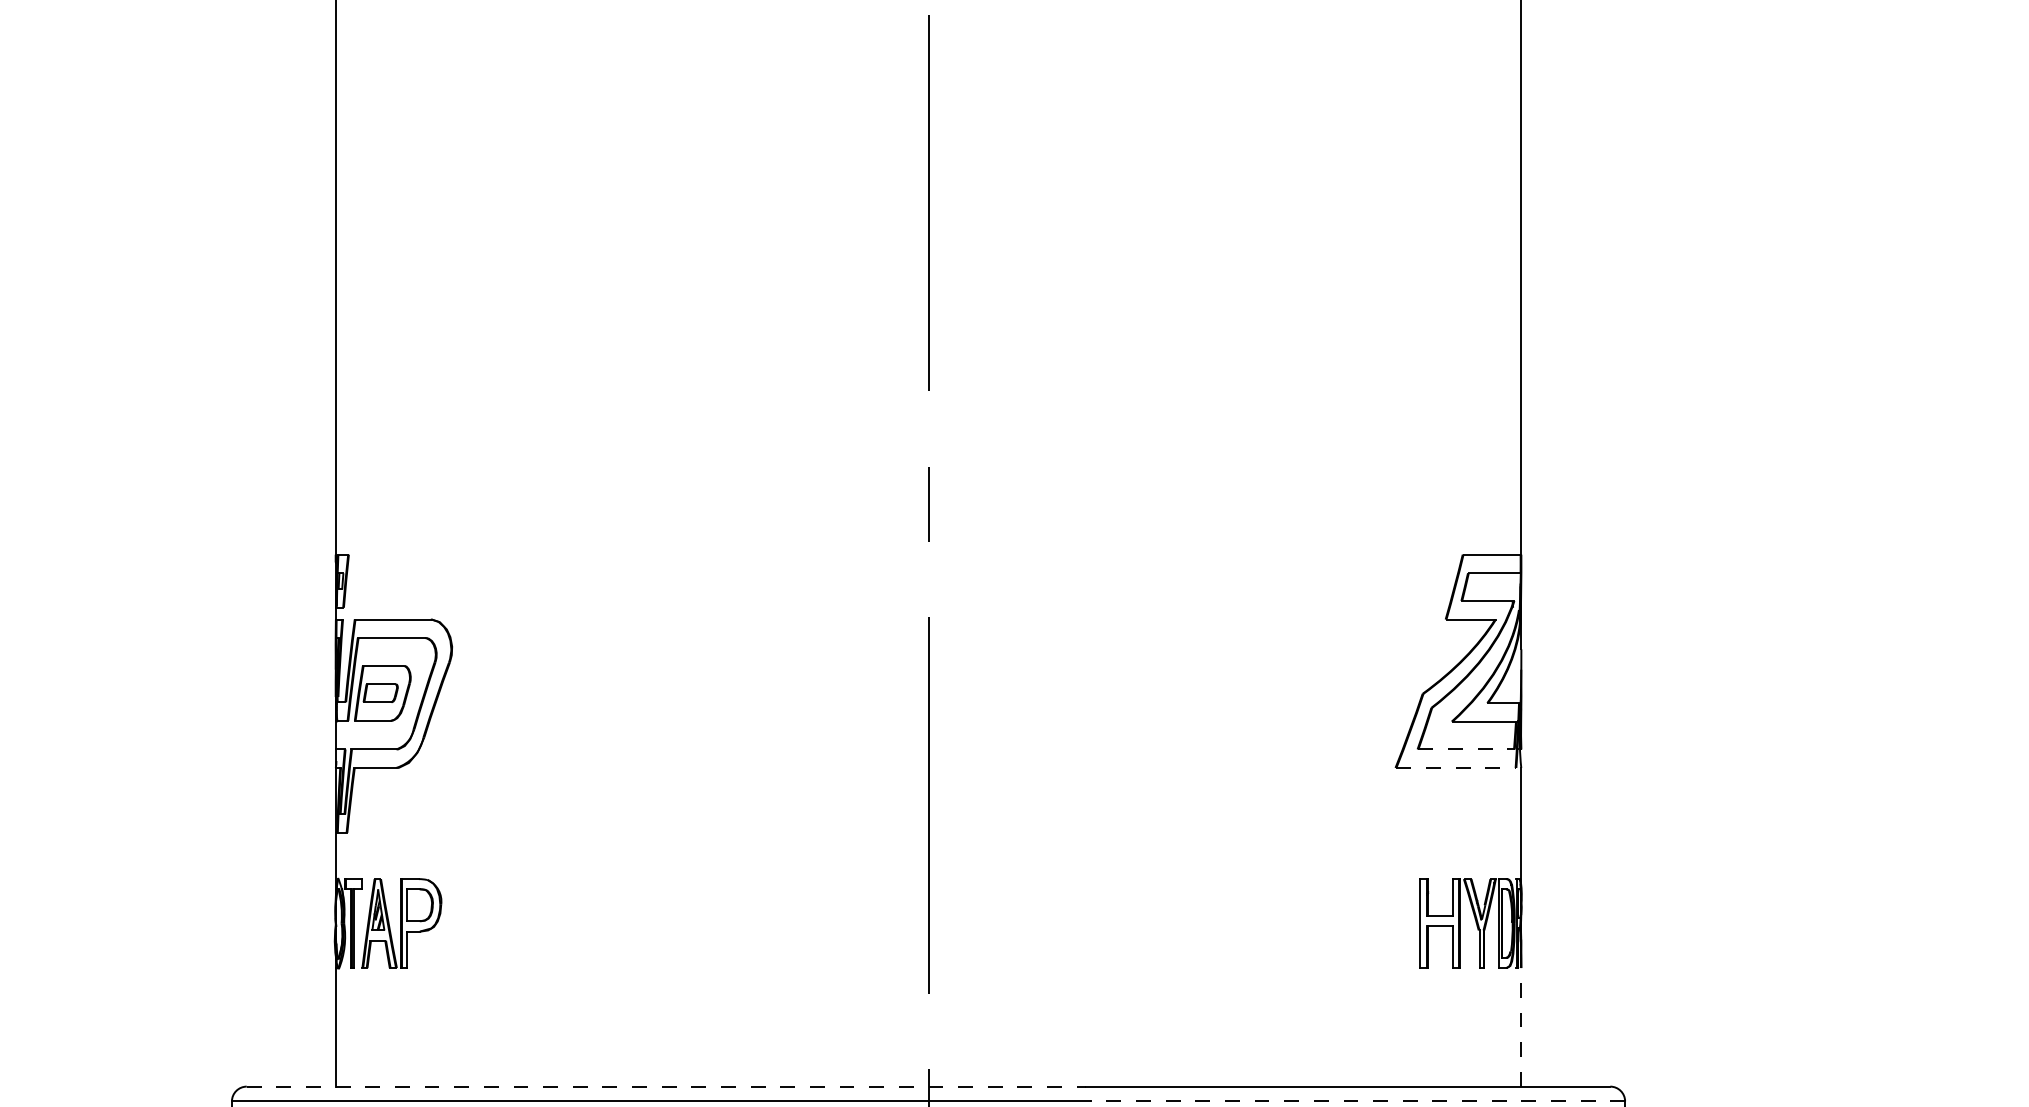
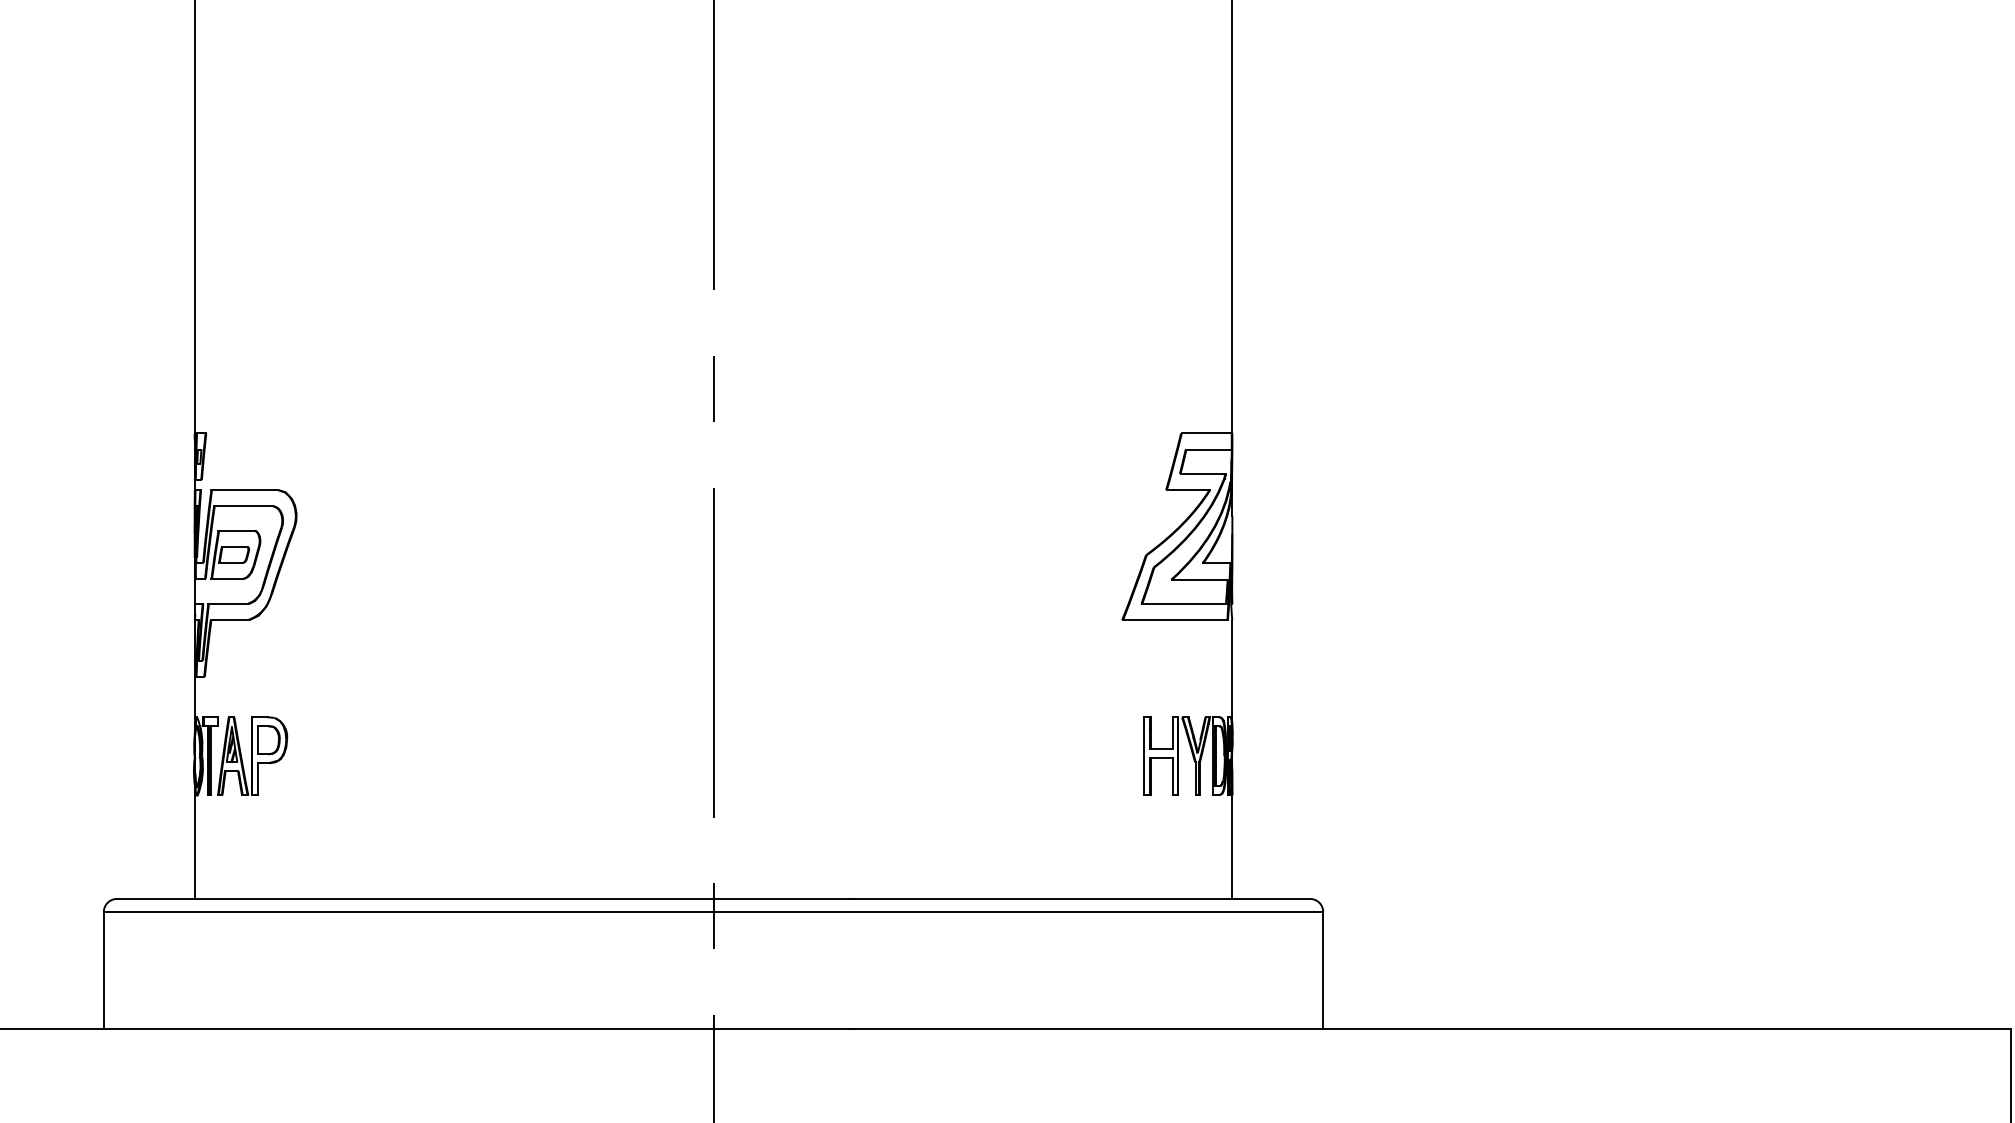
line: (1466, 748) -> (1184, 603), dashed -> solid
line: (1457, 768) -> (1176, 620), dashed -> solid
line: (1521, 1025) -> (1232, 845), dashed -> solid
line: (666, 1086) -> (484, 898), dashed -> solid
line: (1356, 1100) -> (1088, 911), dashed -> solid

